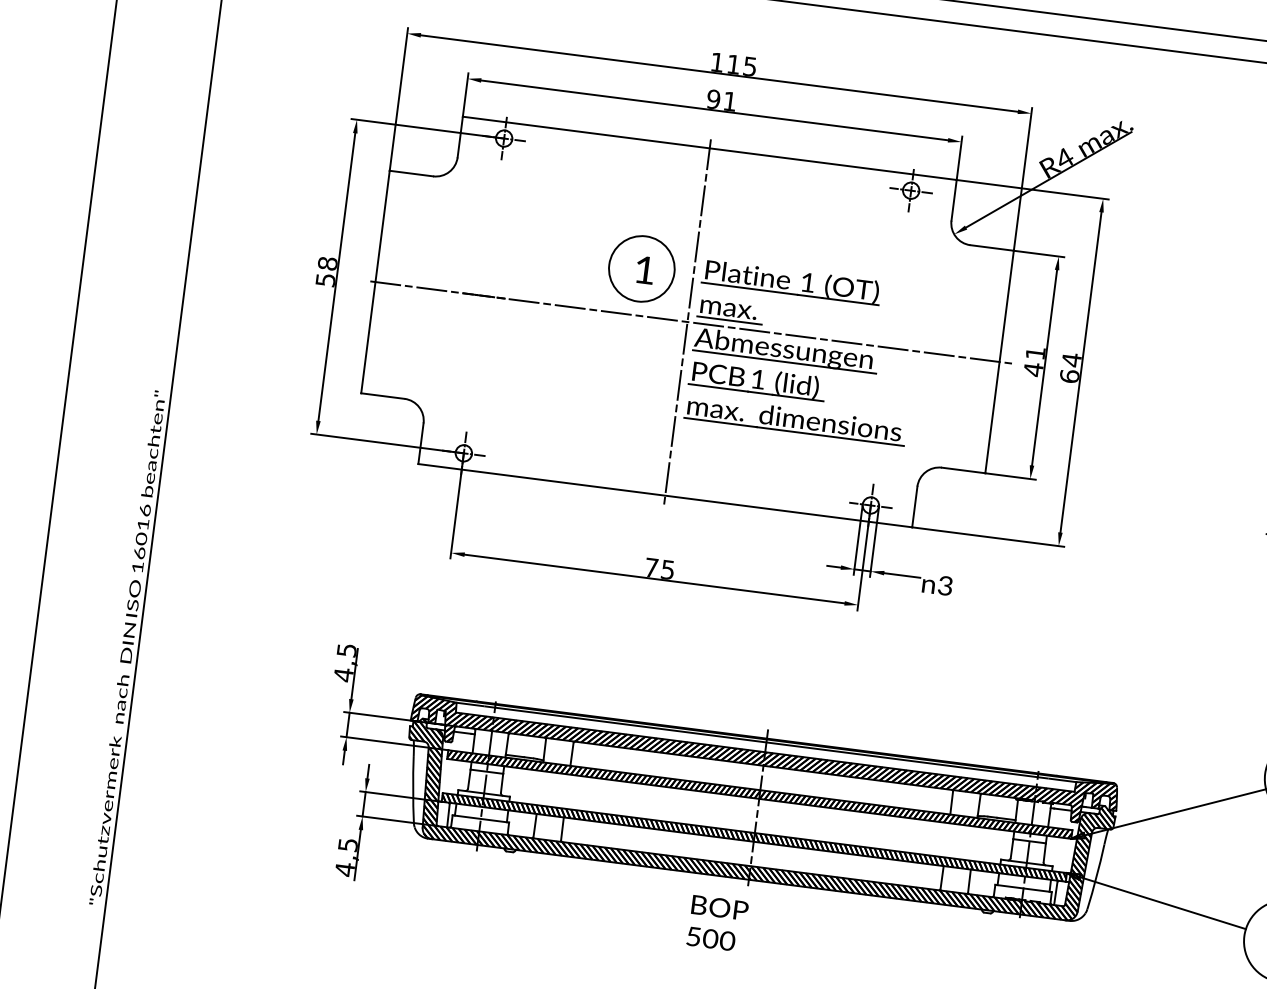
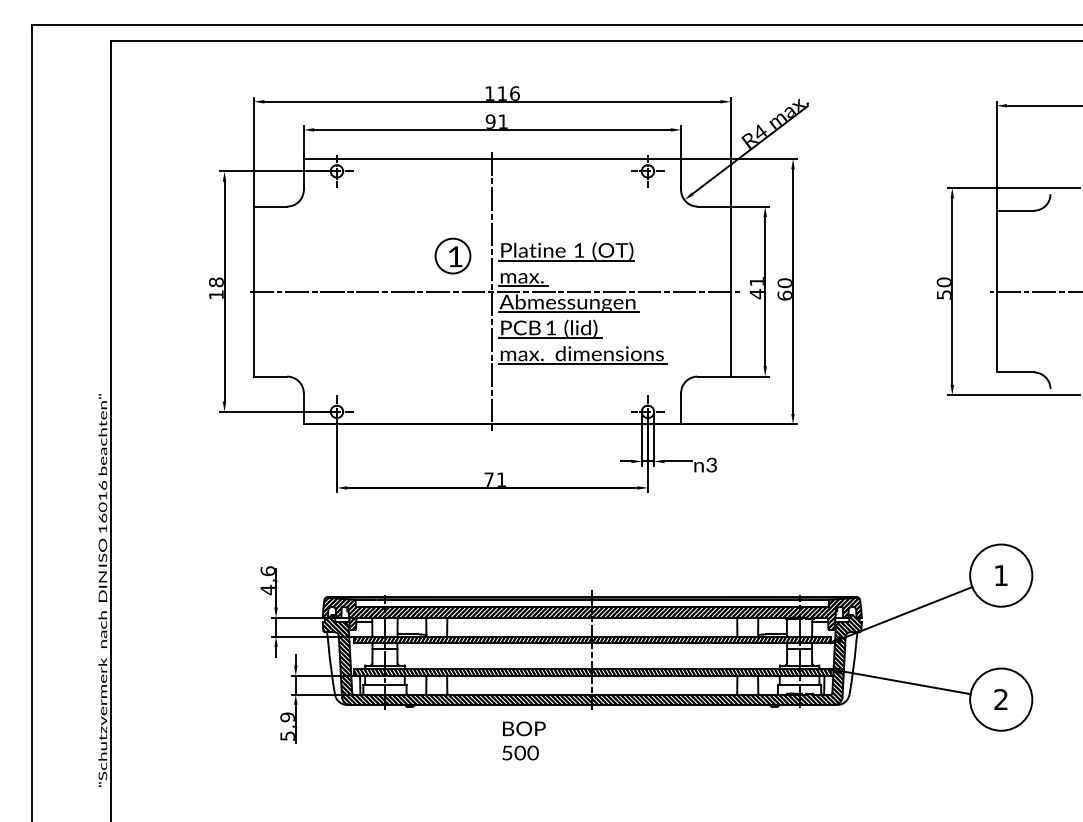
text: (749, 66) -> (514, 93), 115 -> 116
circle: (641, 268) -> (452, 255), size x0.7
text: (325, 279) -> (216, 294), 58 -> 18
text: (1071, 360) -> (784, 283), 64 -> 60
text: (667, 569) -> (501, 479), 75 -> 71
text: (346, 649) -> (267, 570), 4,5 -> 4,6
text: (346, 856) -> (287, 726), 4,5 -> 5,9
text: (717, 923) -> (523, 740), moved

